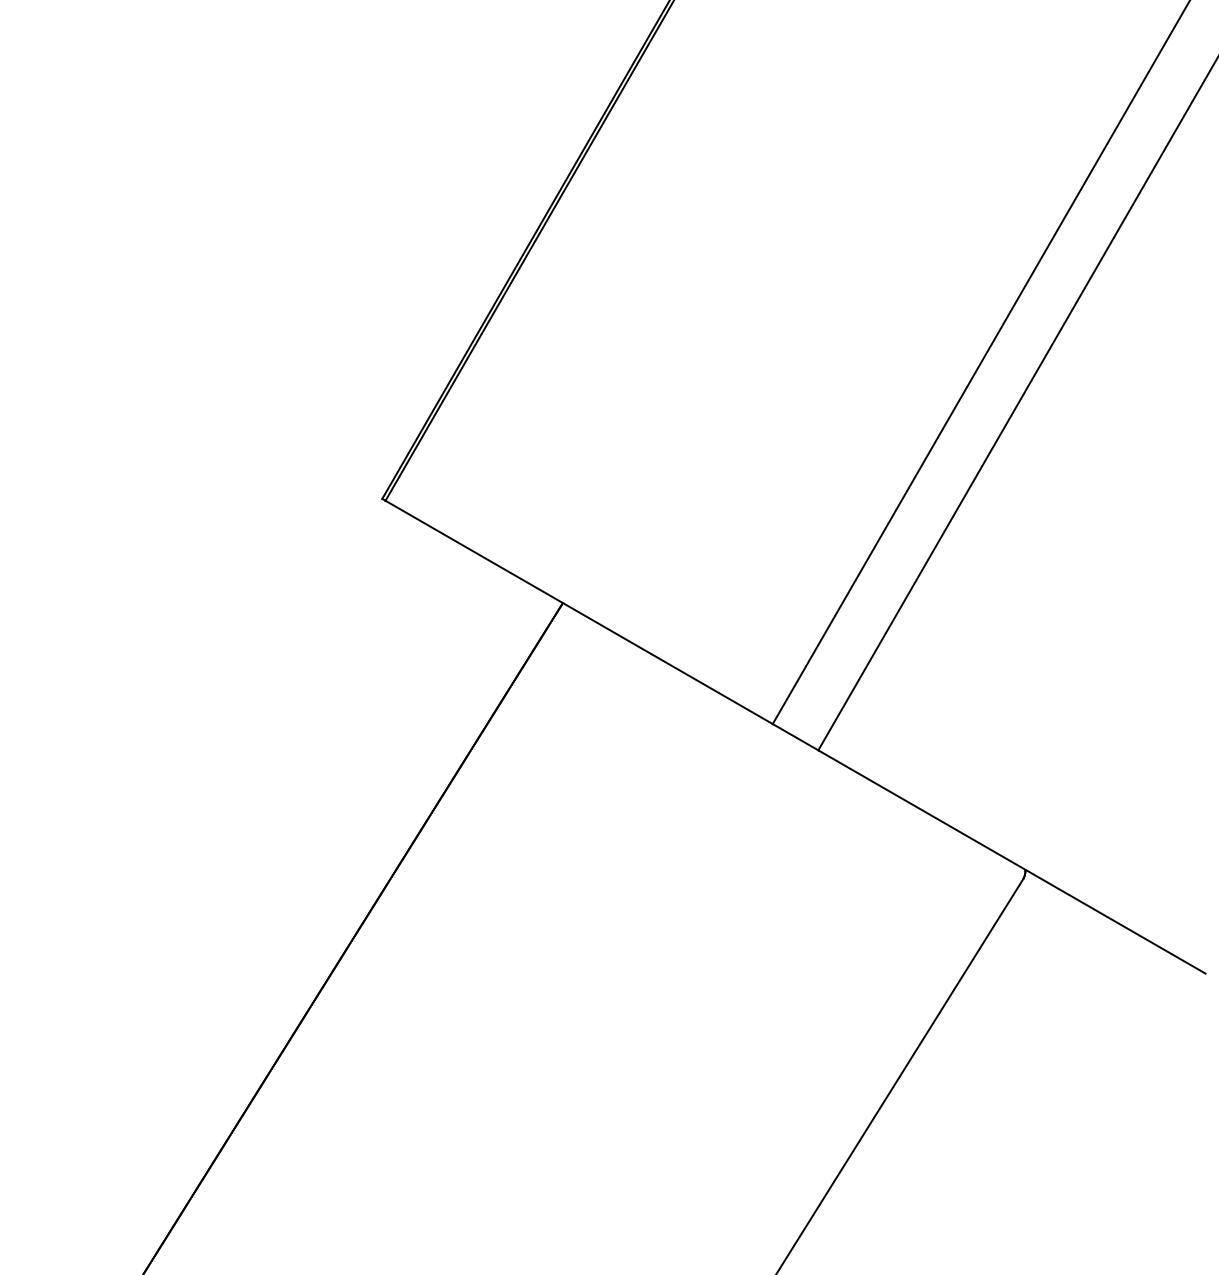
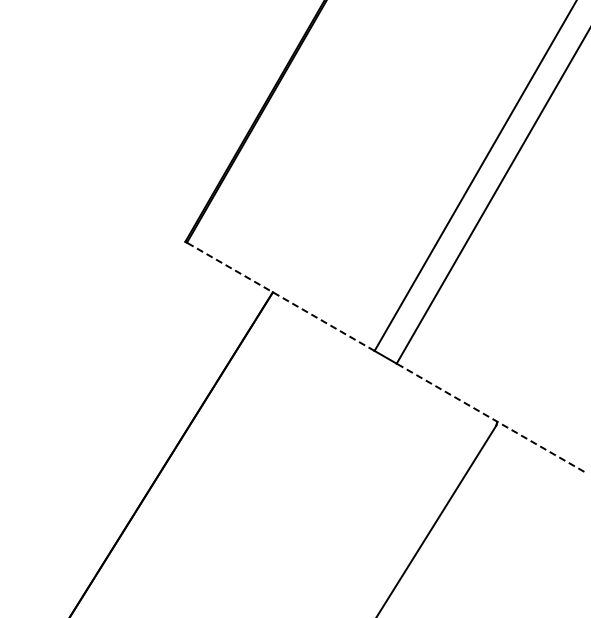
line: (578, 611) -> (280, 296), solid -> dashed
line: (1011, 861) -> (490, 417), solid -> dashed

